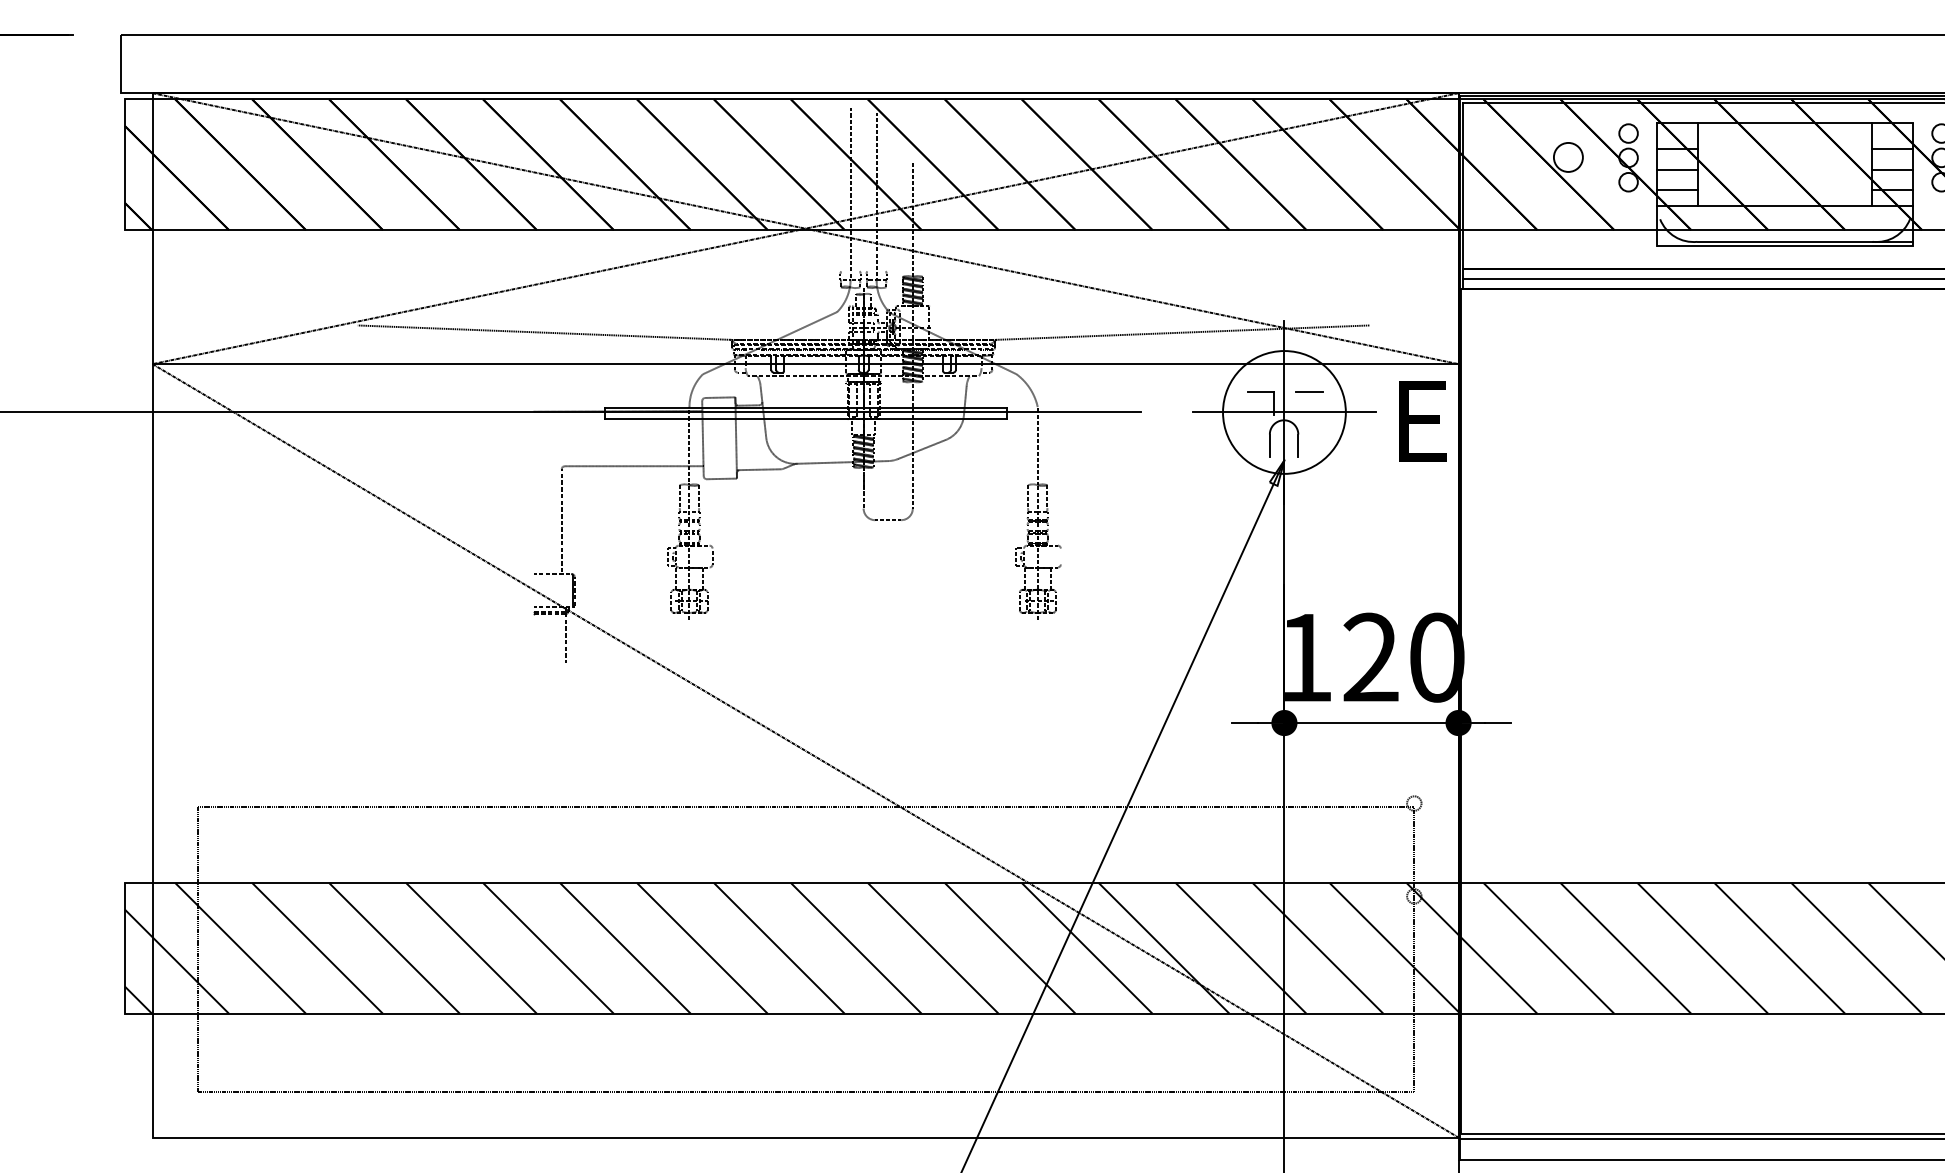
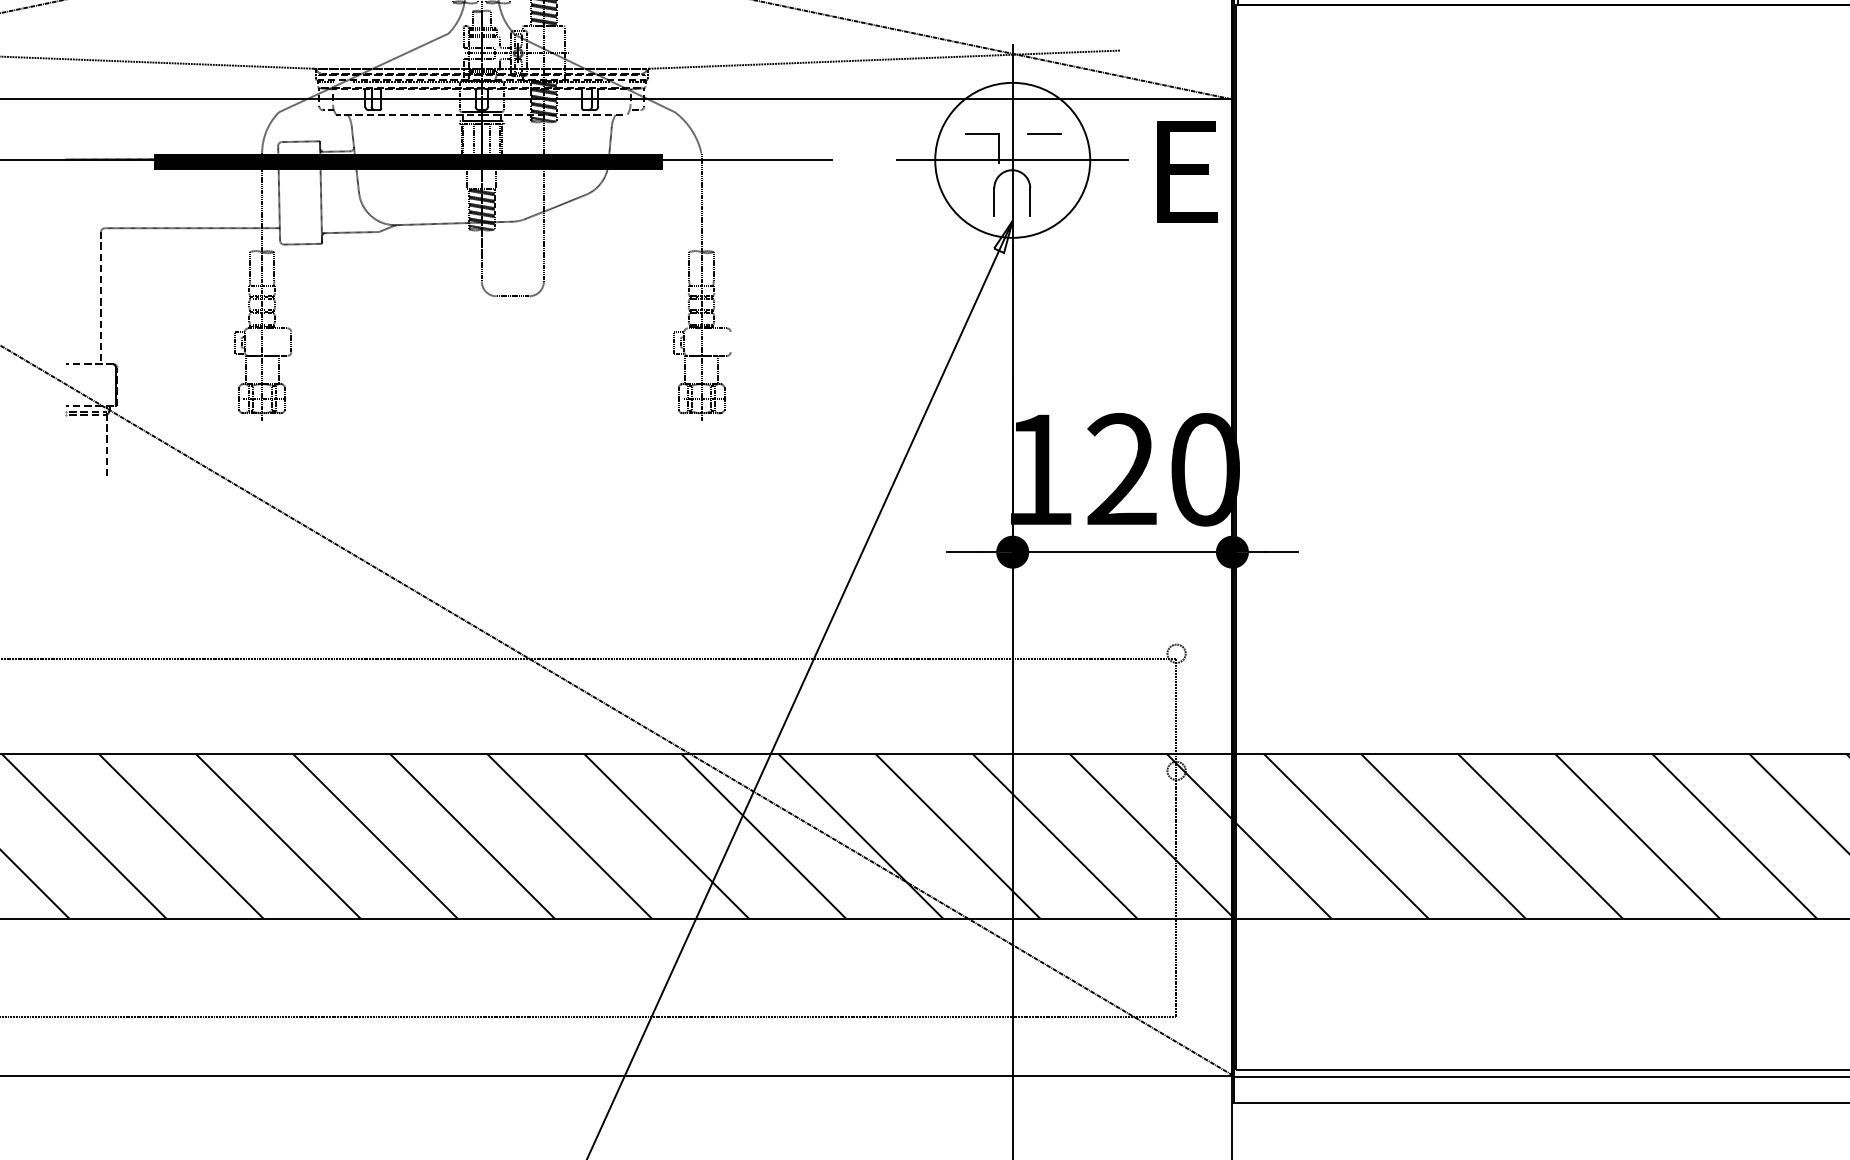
hatch: (805, 413) -> (408, 161), added

